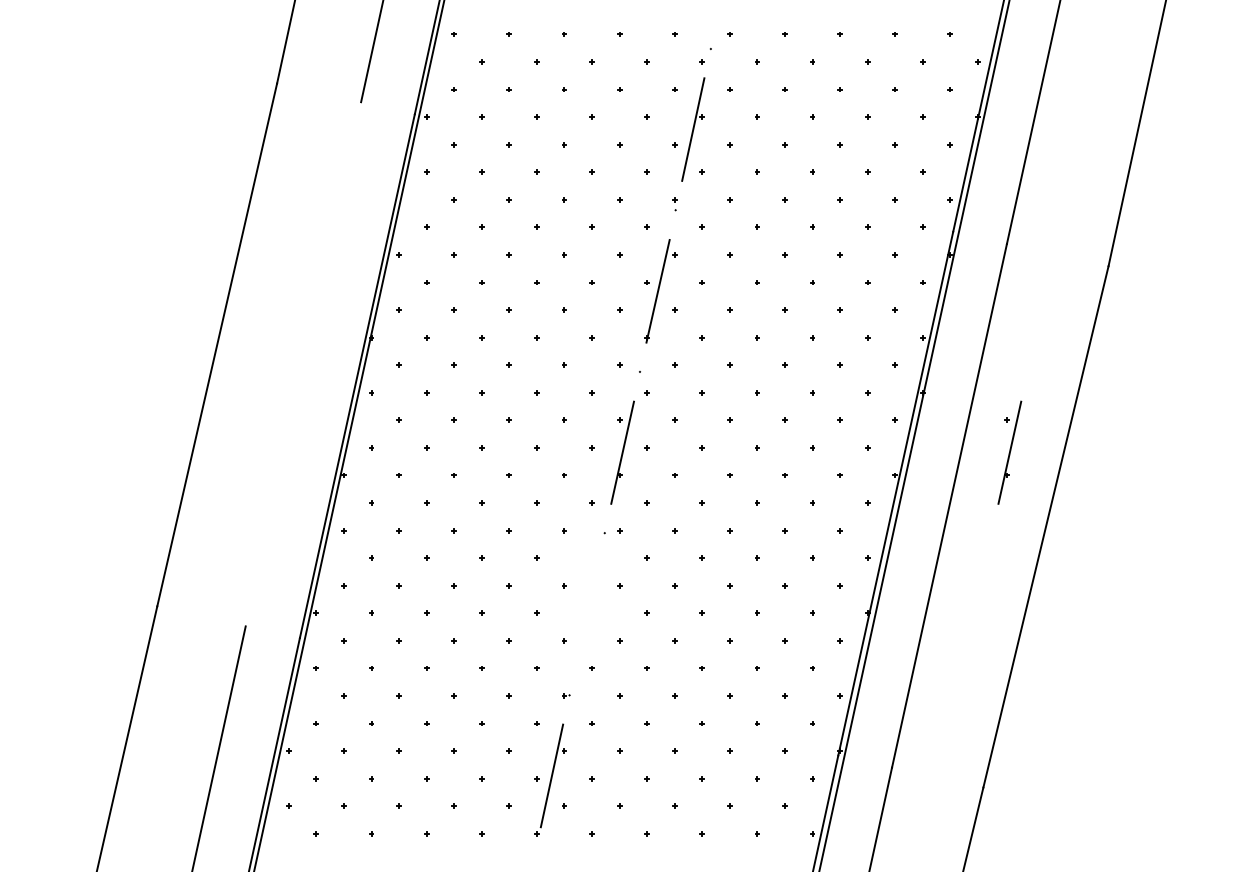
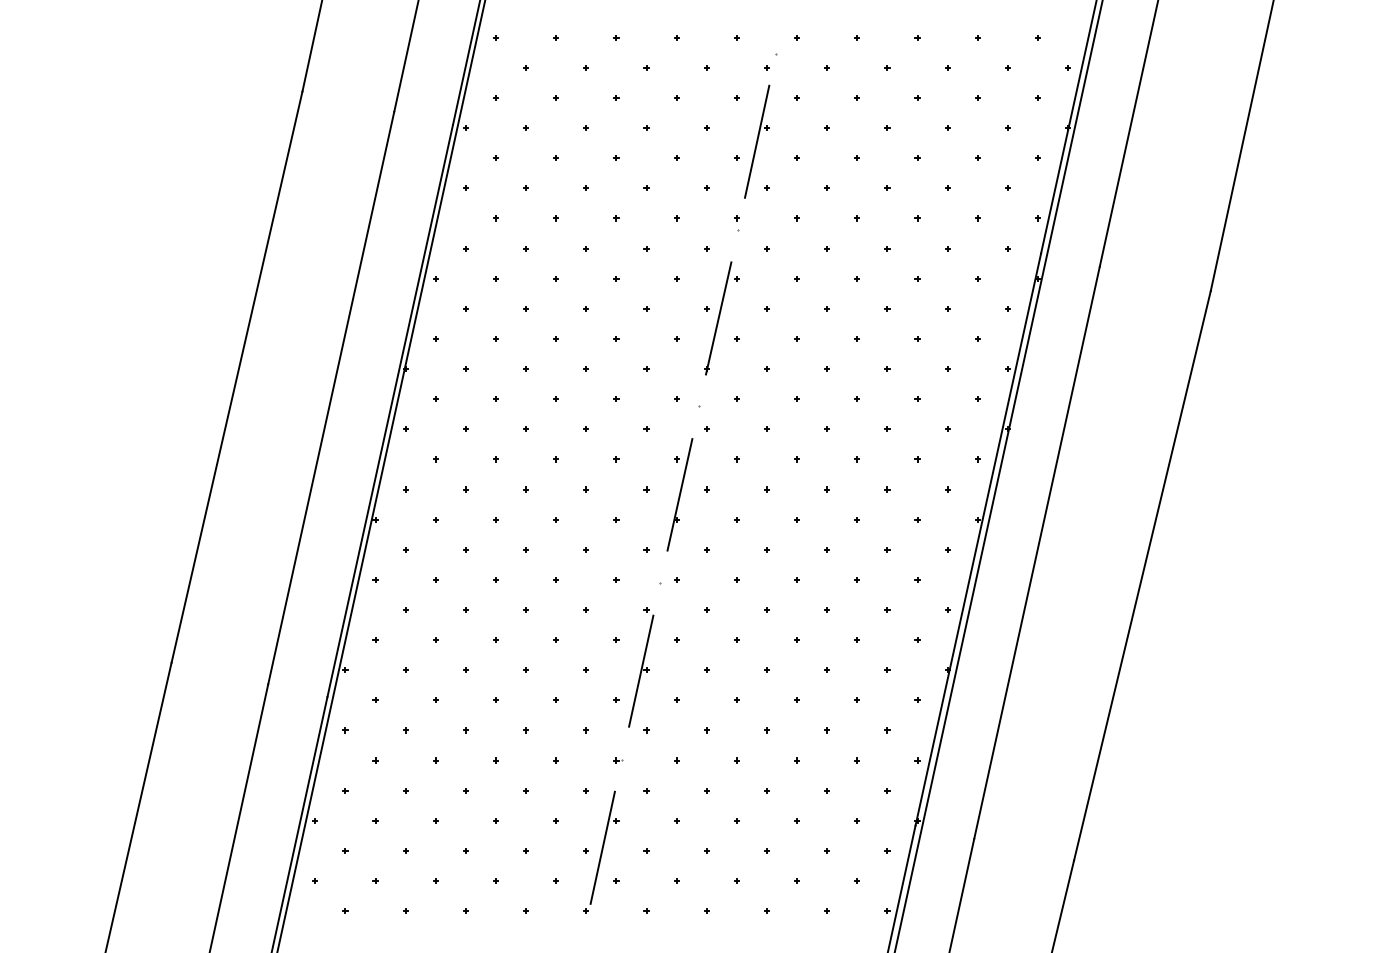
line: (303, 363) -> (331, 397), added
part: (1009, 452) -> (1102, 494), removed
part: (587, 610) -> (641, 667), added

